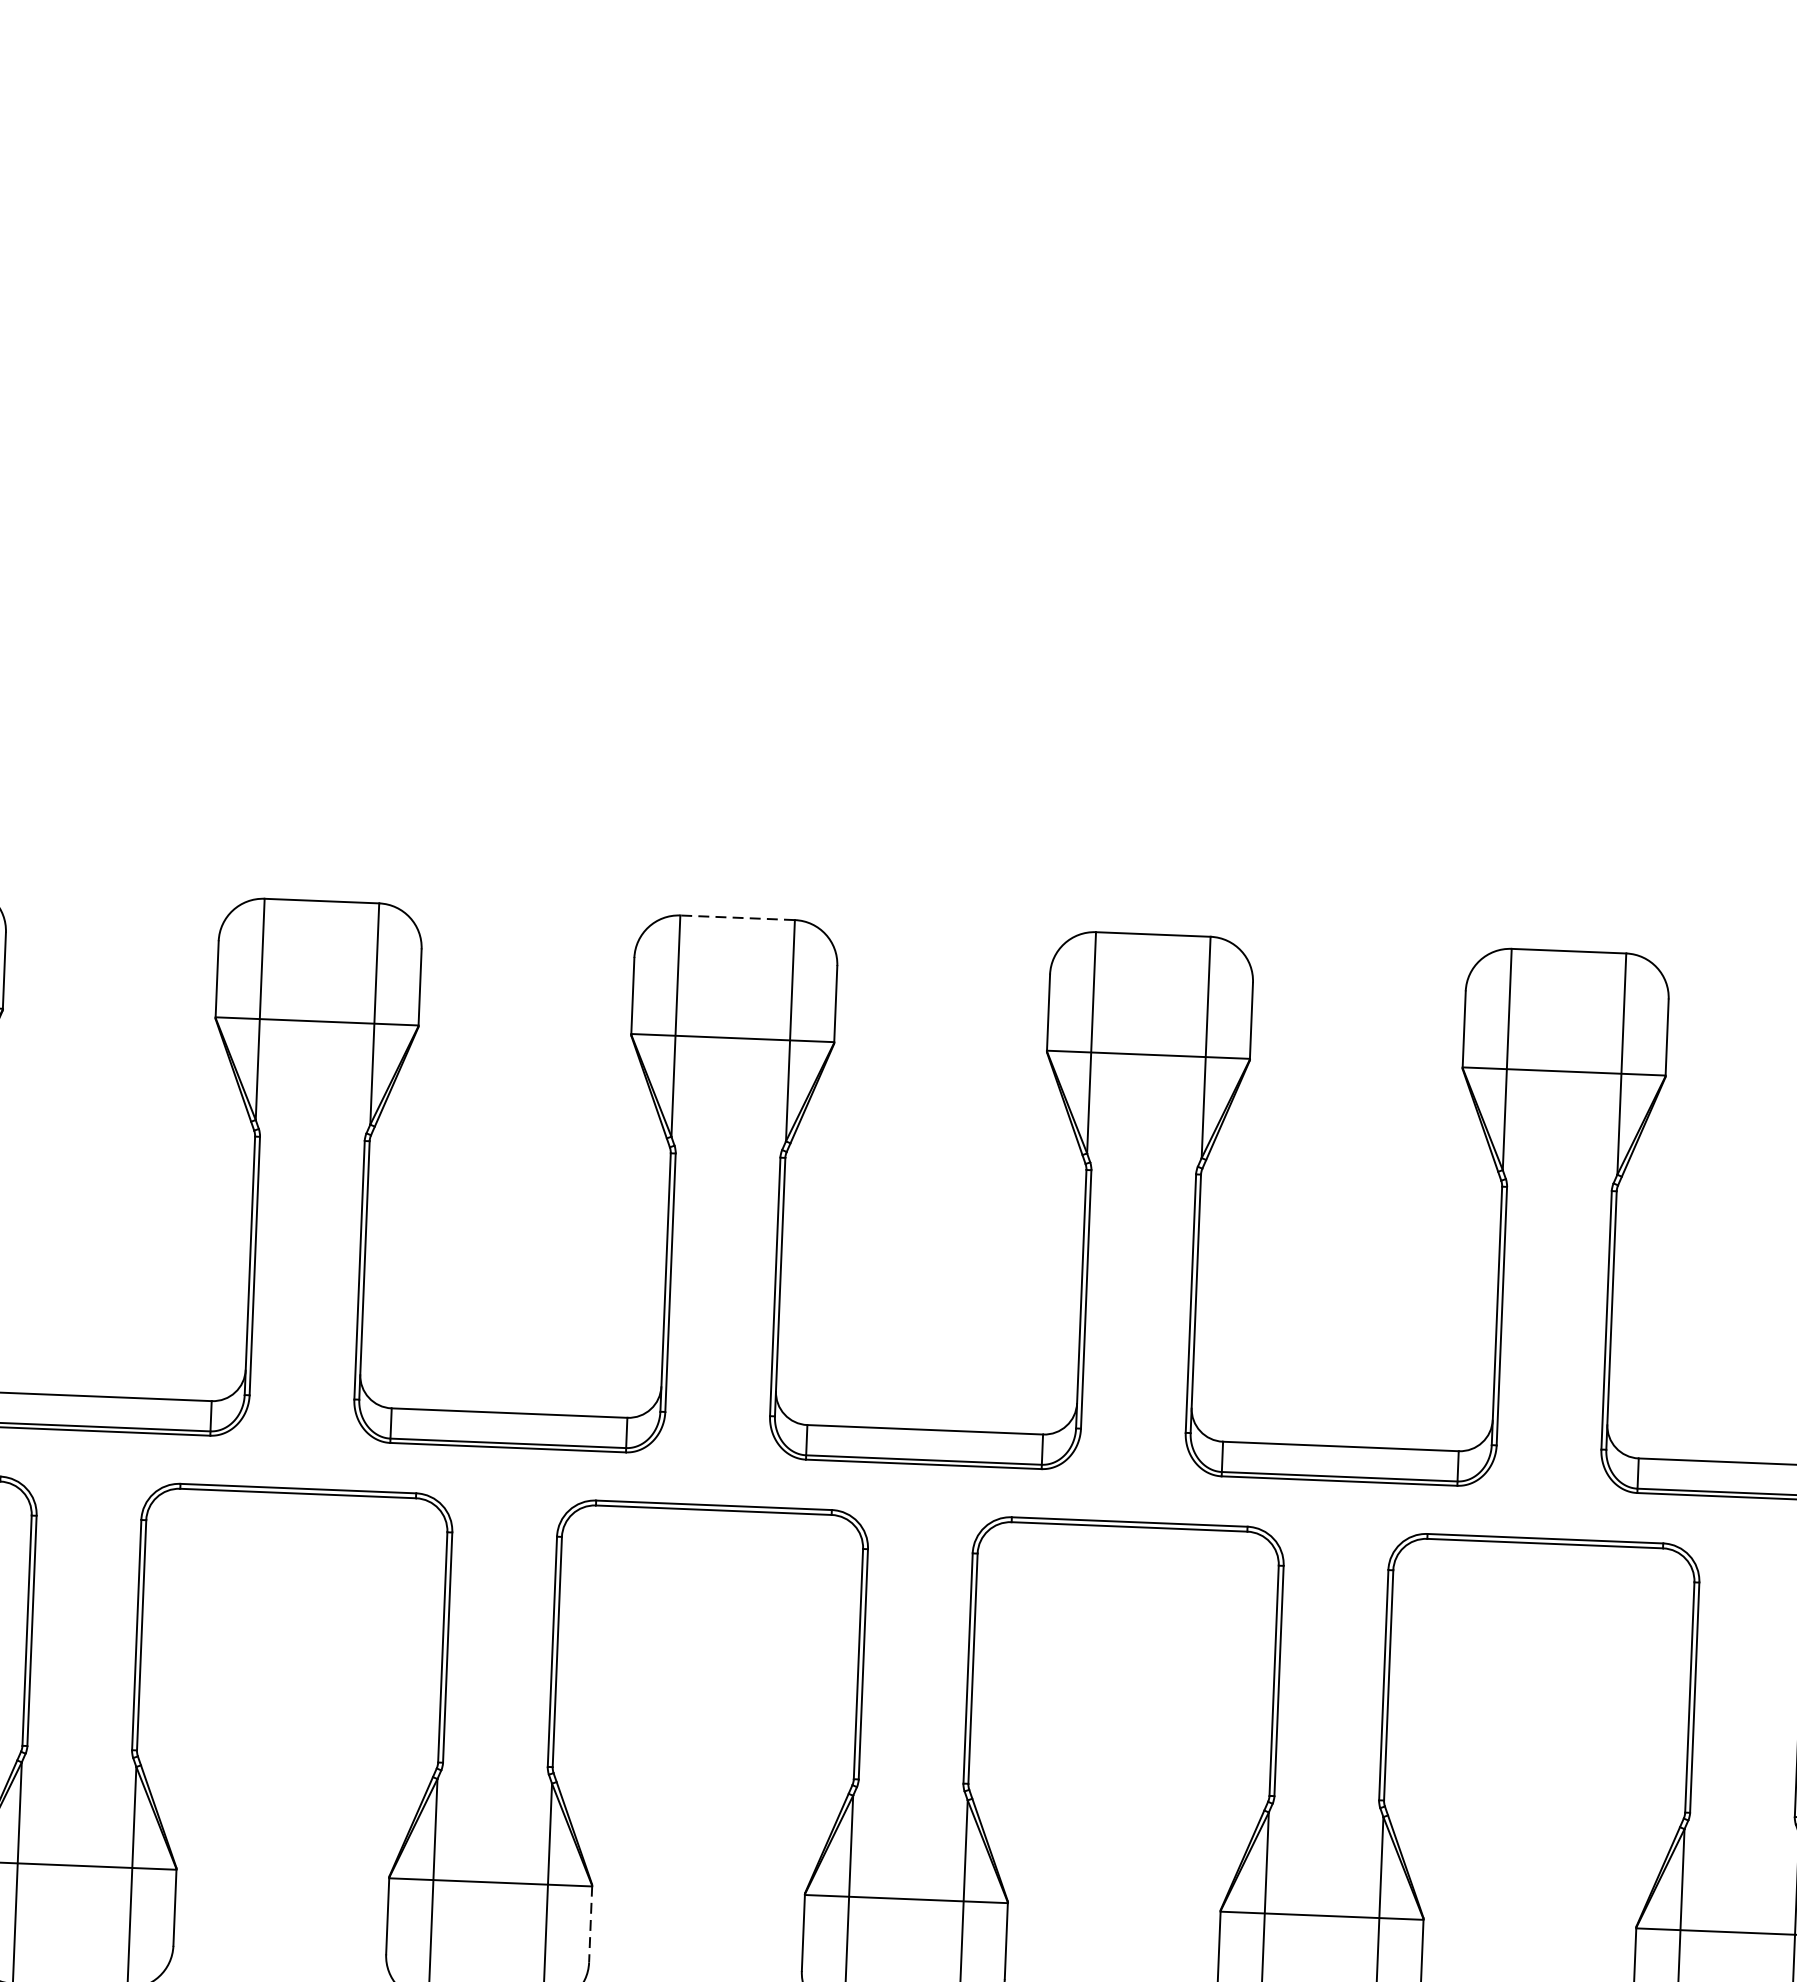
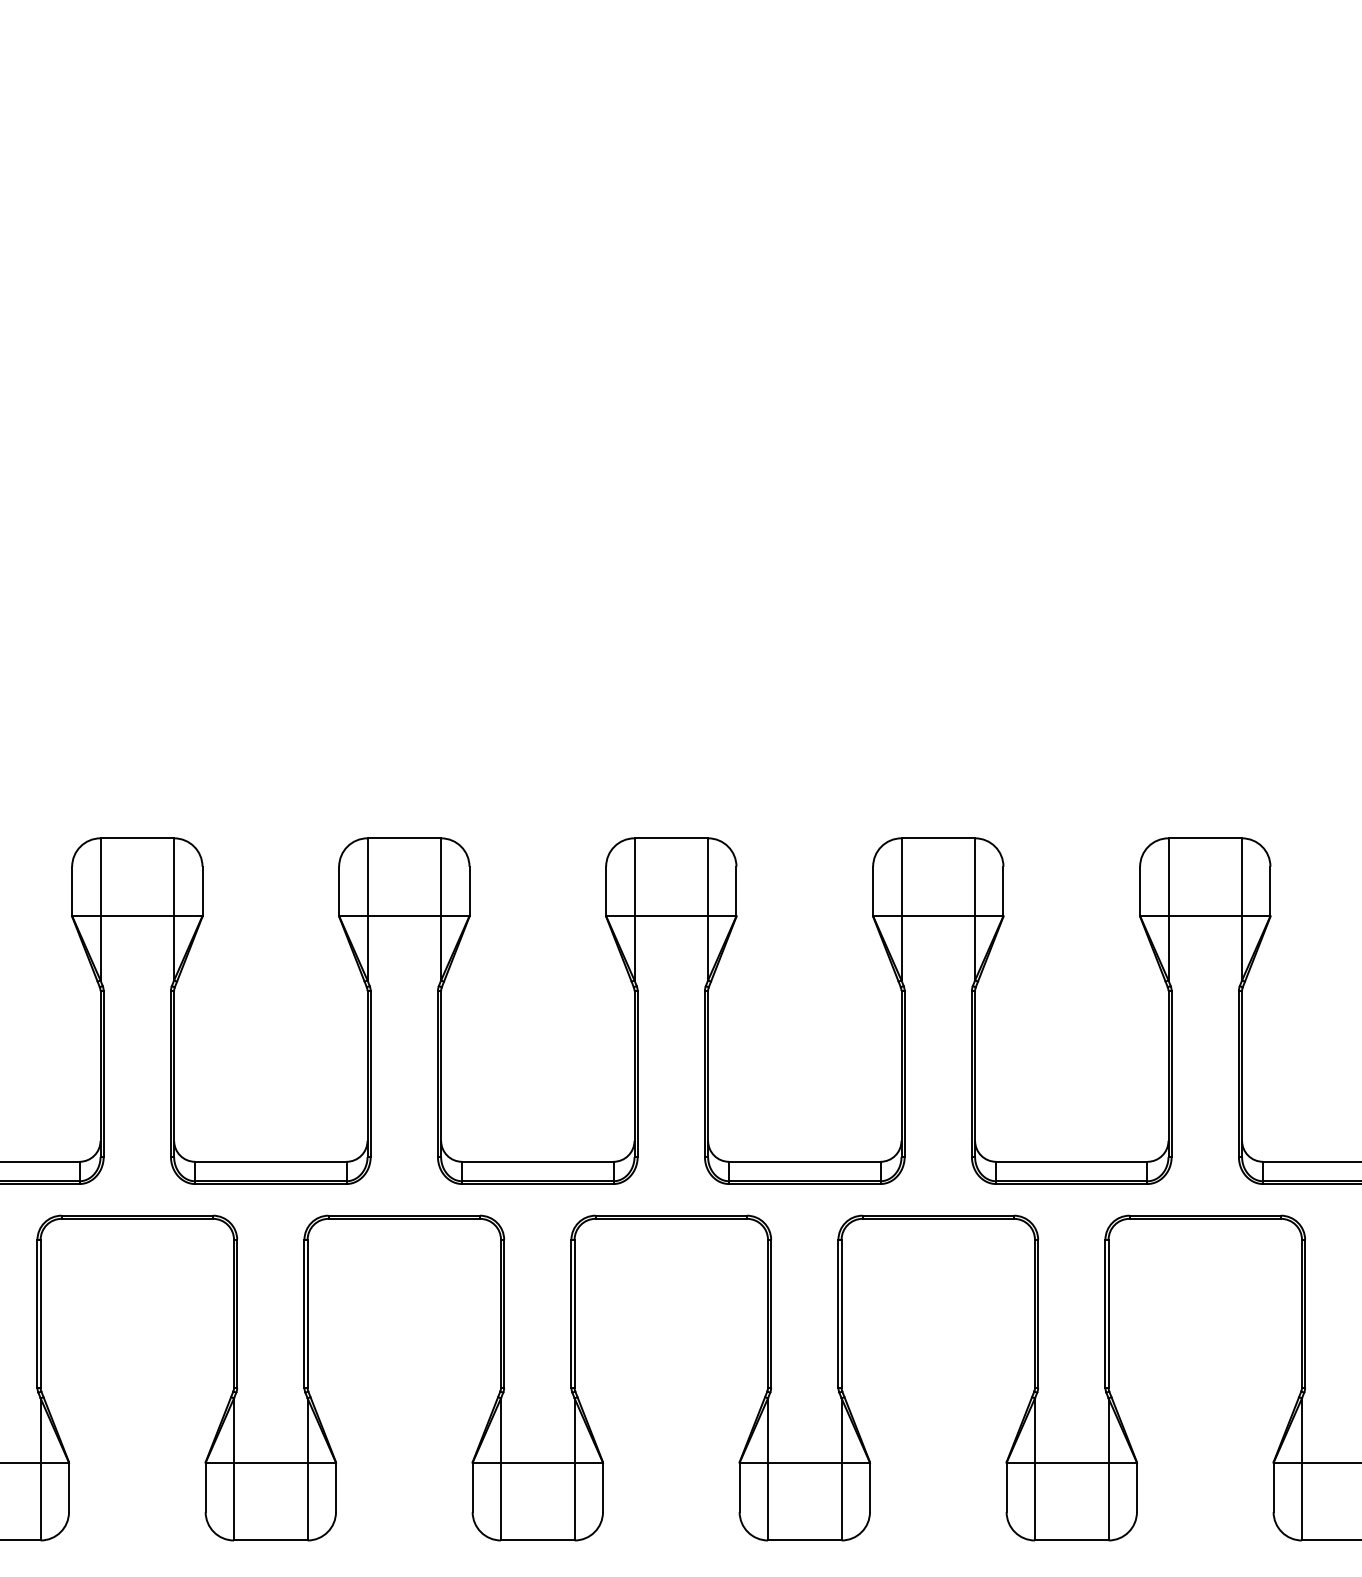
line: (737, 918) -> (671, 838), dashed -> solid
line: (591, 1924) -> (603, 1487), dashed -> solid

